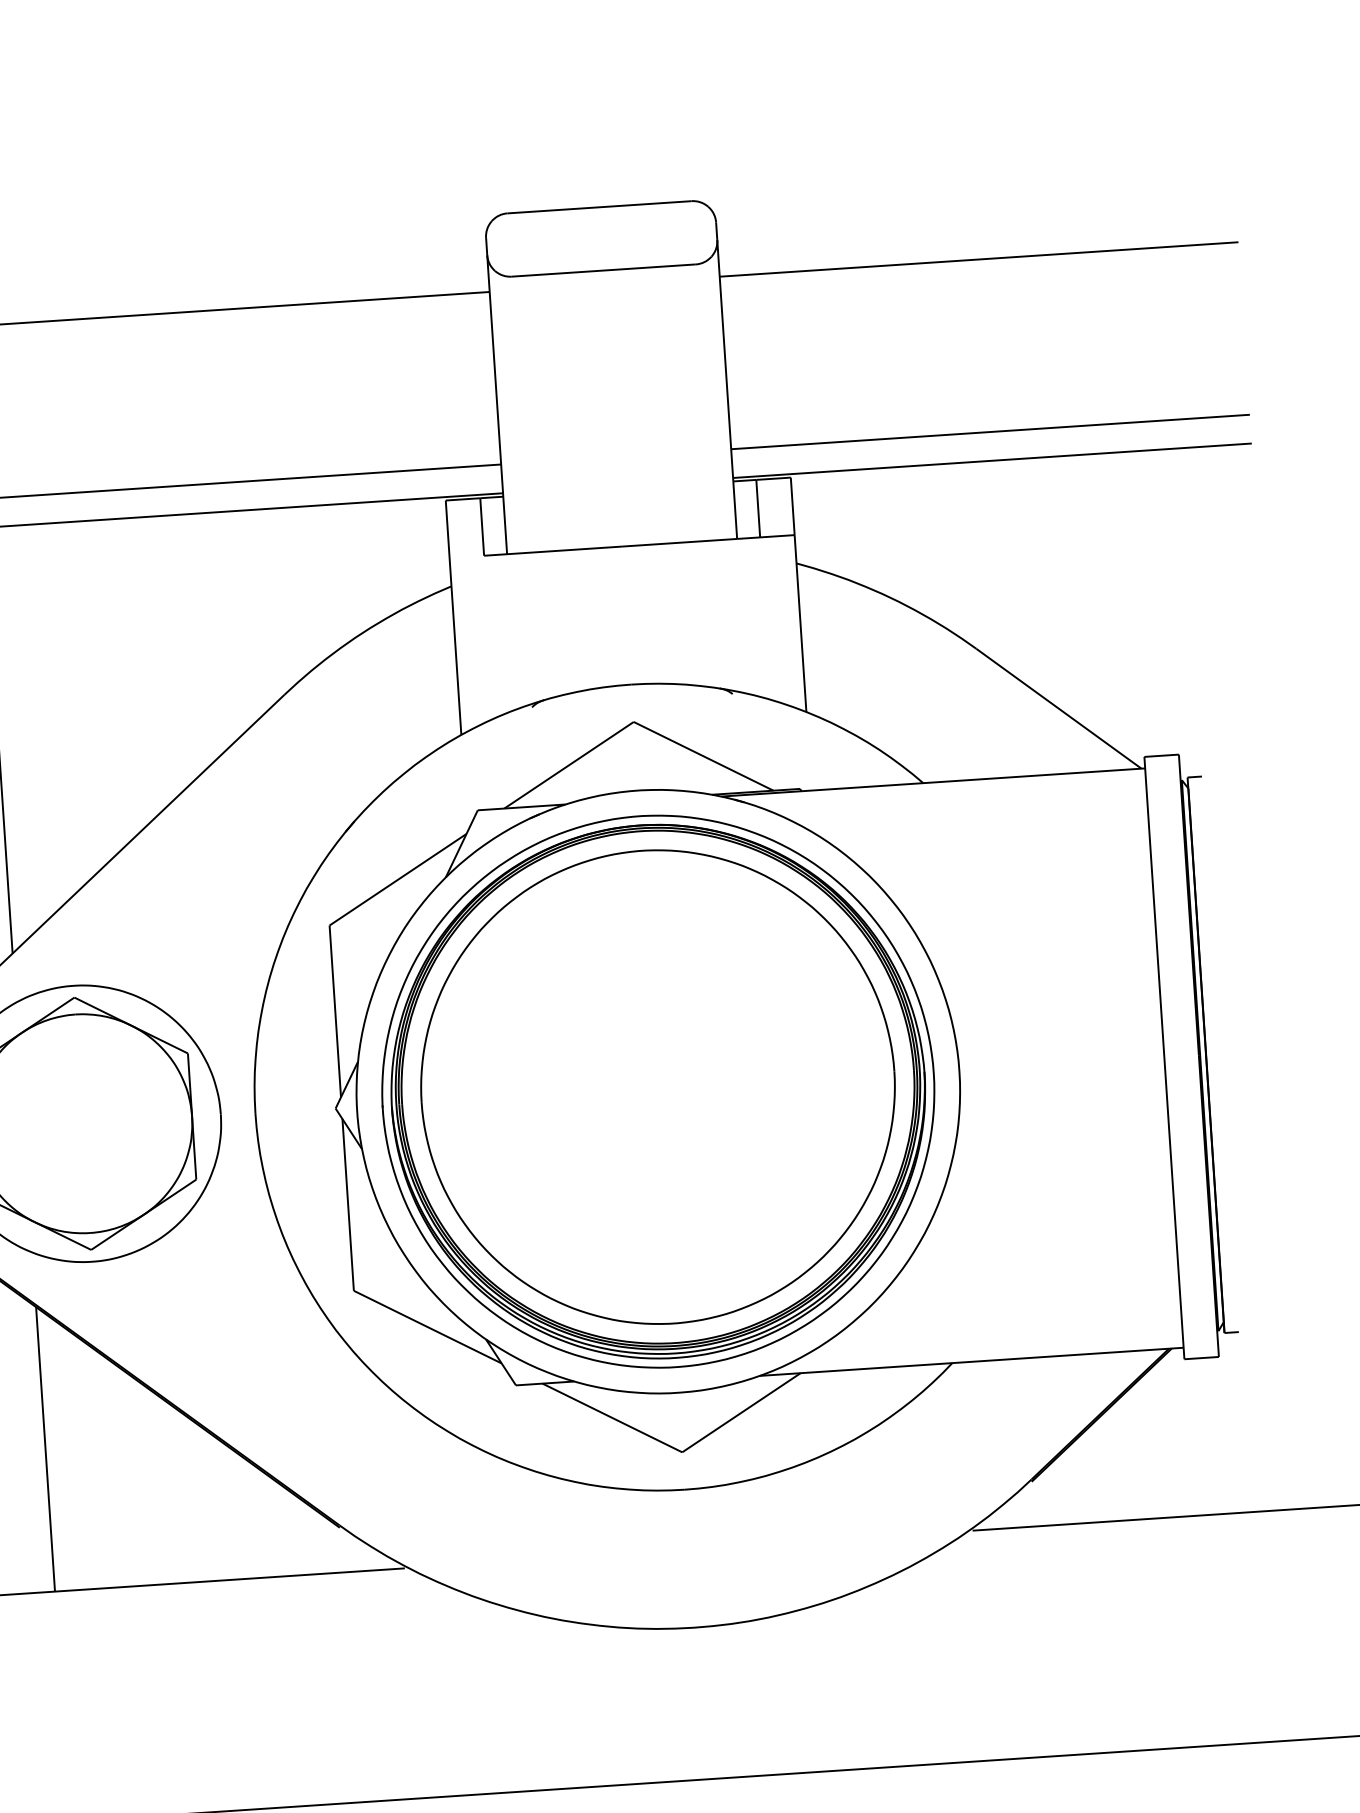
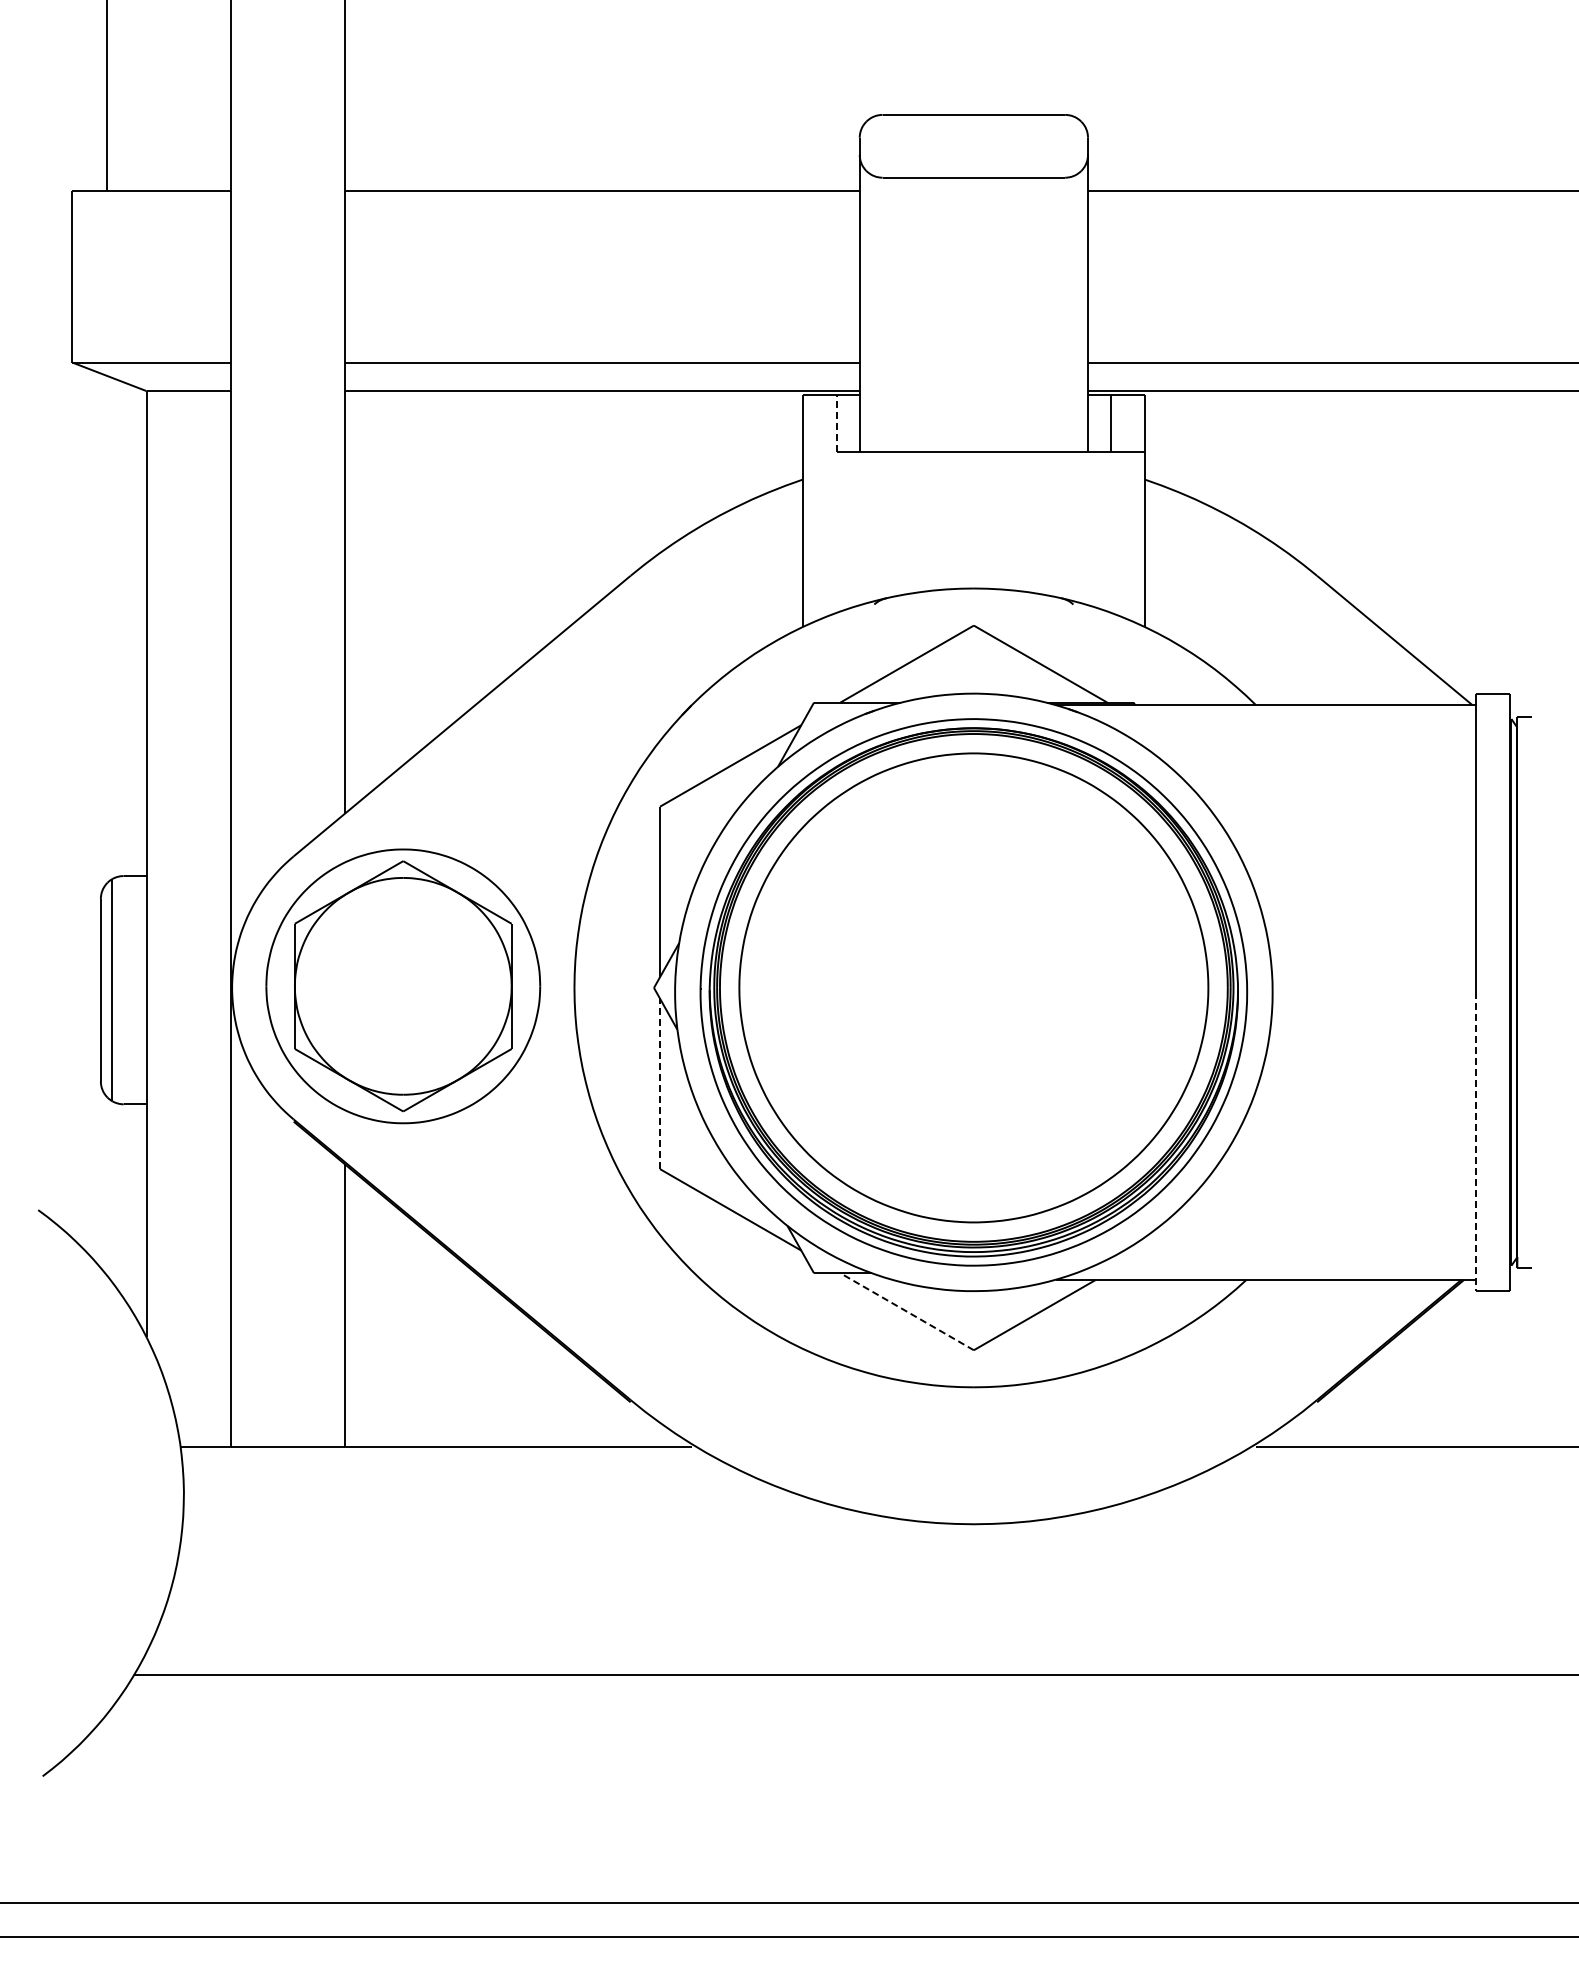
line: (481, 527) -> (836, 423), solid -> dashed
line: (348, 1204) -> (660, 1083), solid -> dashed
line: (1173, 1209) -> (1475, 1142), solid -> dashed
line: (611, 1417) -> (906, 1311), solid -> dashed

